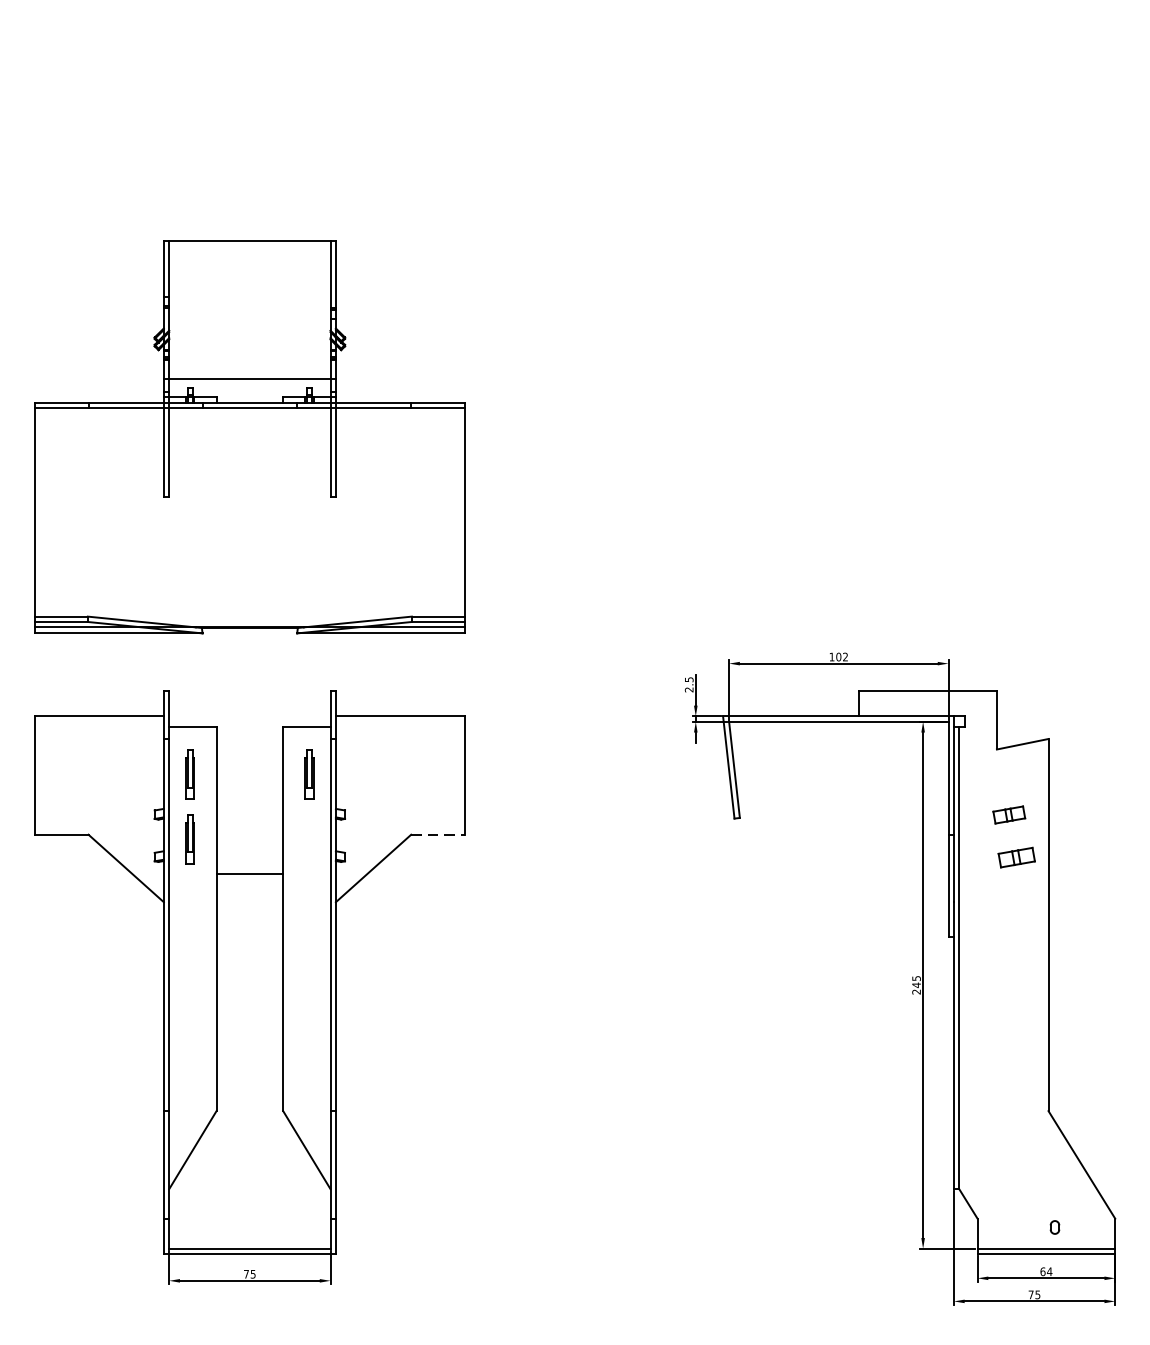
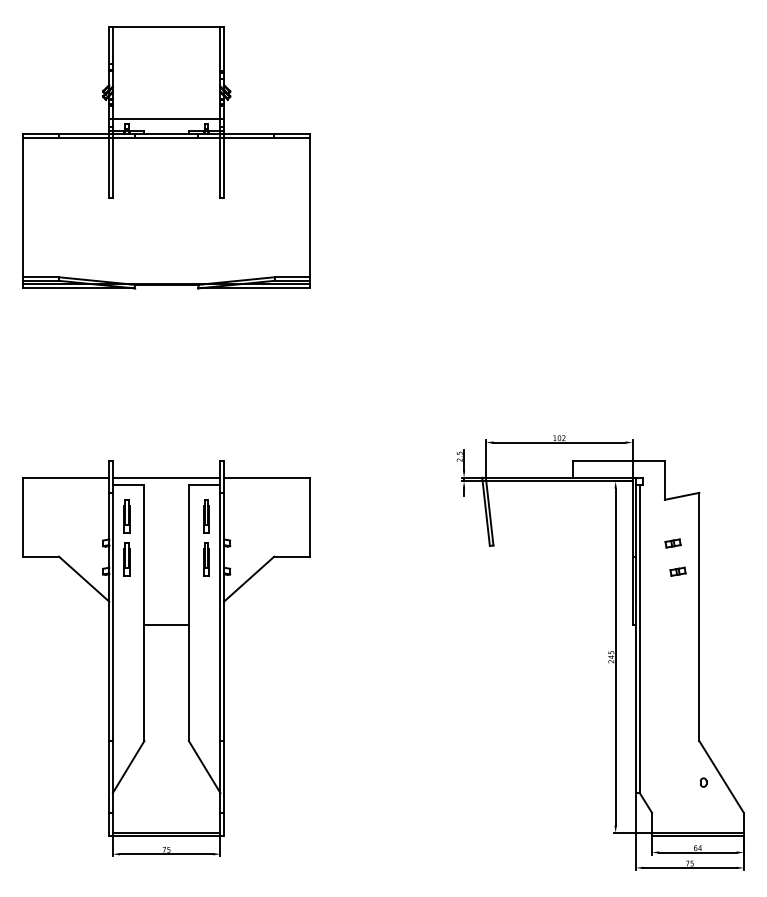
part: (249, 437) -> (166, 157), moved
line: (249, 715) -> (166, 477), added
part: (1008, 814) -> (672, 543), size x0.71
line: (438, 834) -> (292, 556), dashed -> solid
part: (309, 838) -> (206, 559), added
part: (1015, 856) -> (677, 571), size x0.62
line: (249, 873) -> (166, 624), moved
part: (1054, 1227) -> (703, 782), moved

